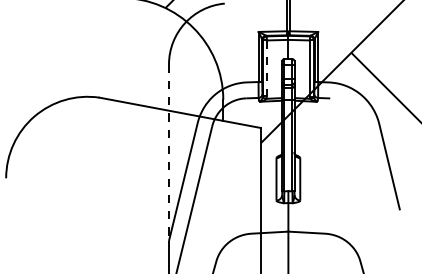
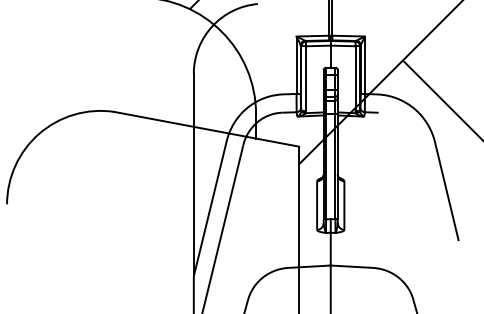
line: (267, 68) -> (306, 78), dashed -> solid
line: (168, 153) -> (193, 175), dashed -> solid

